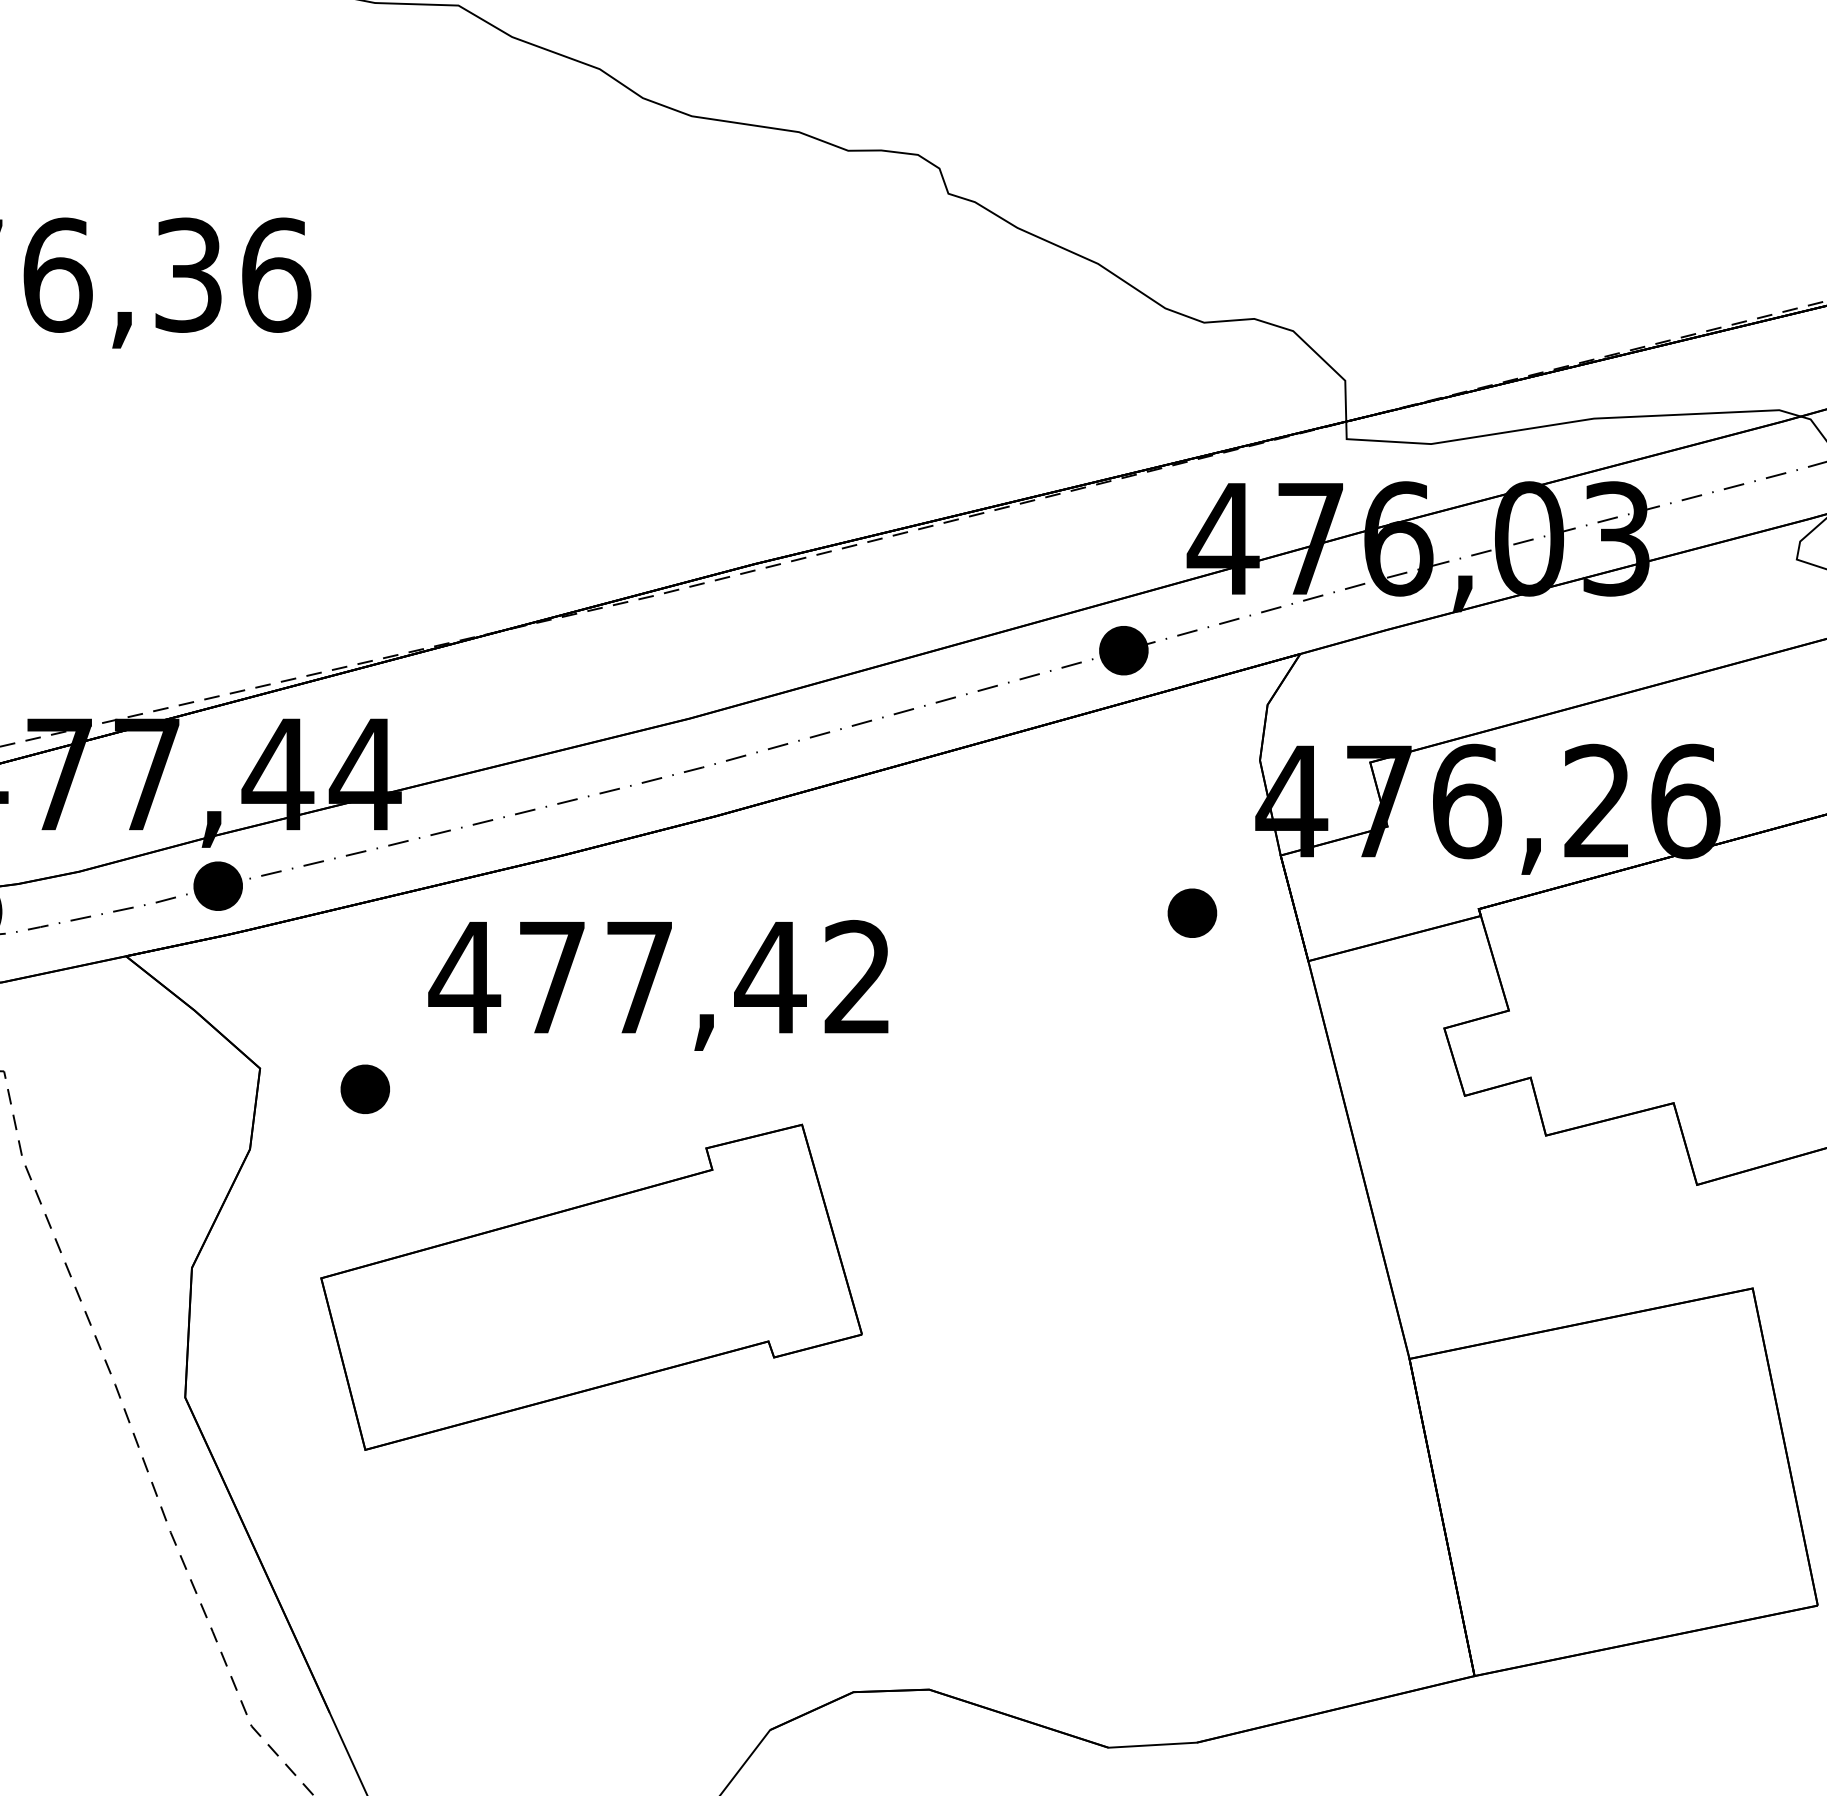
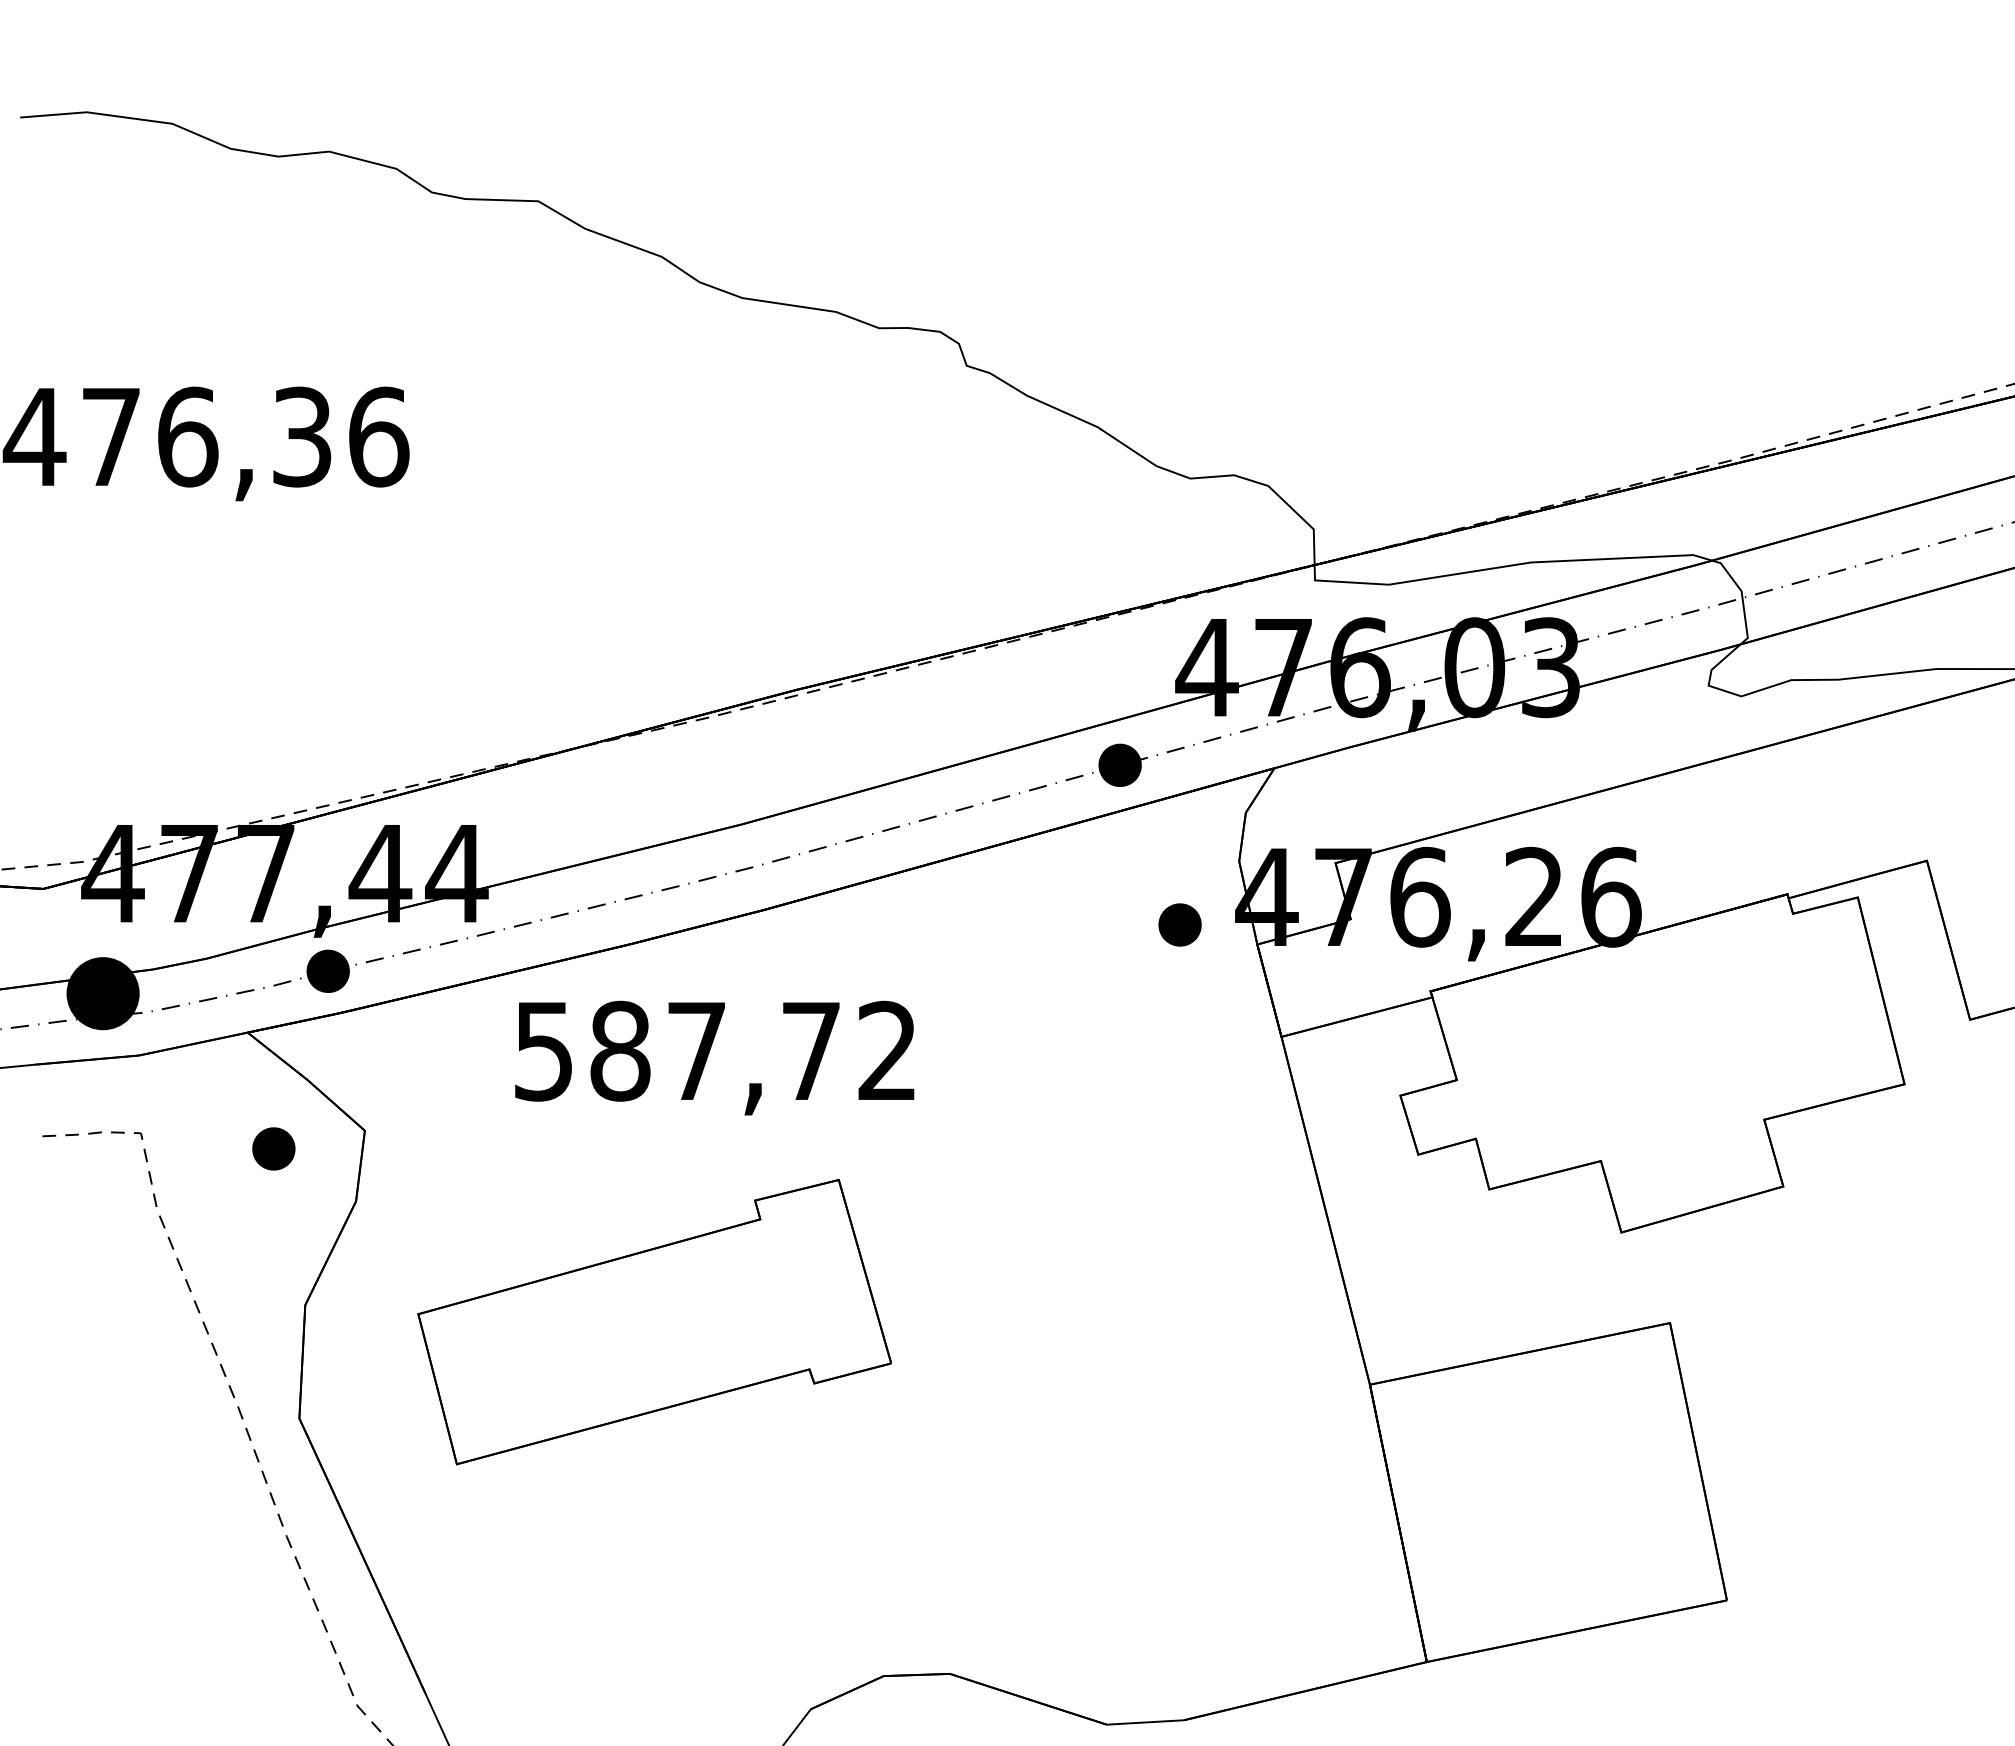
part: (1191, 912) -> (1179, 924), moved
text: (617, 976) -> (677, 1050), 477,42 -> 587,72
part: (364, 1088) -> (273, 1148), moved

